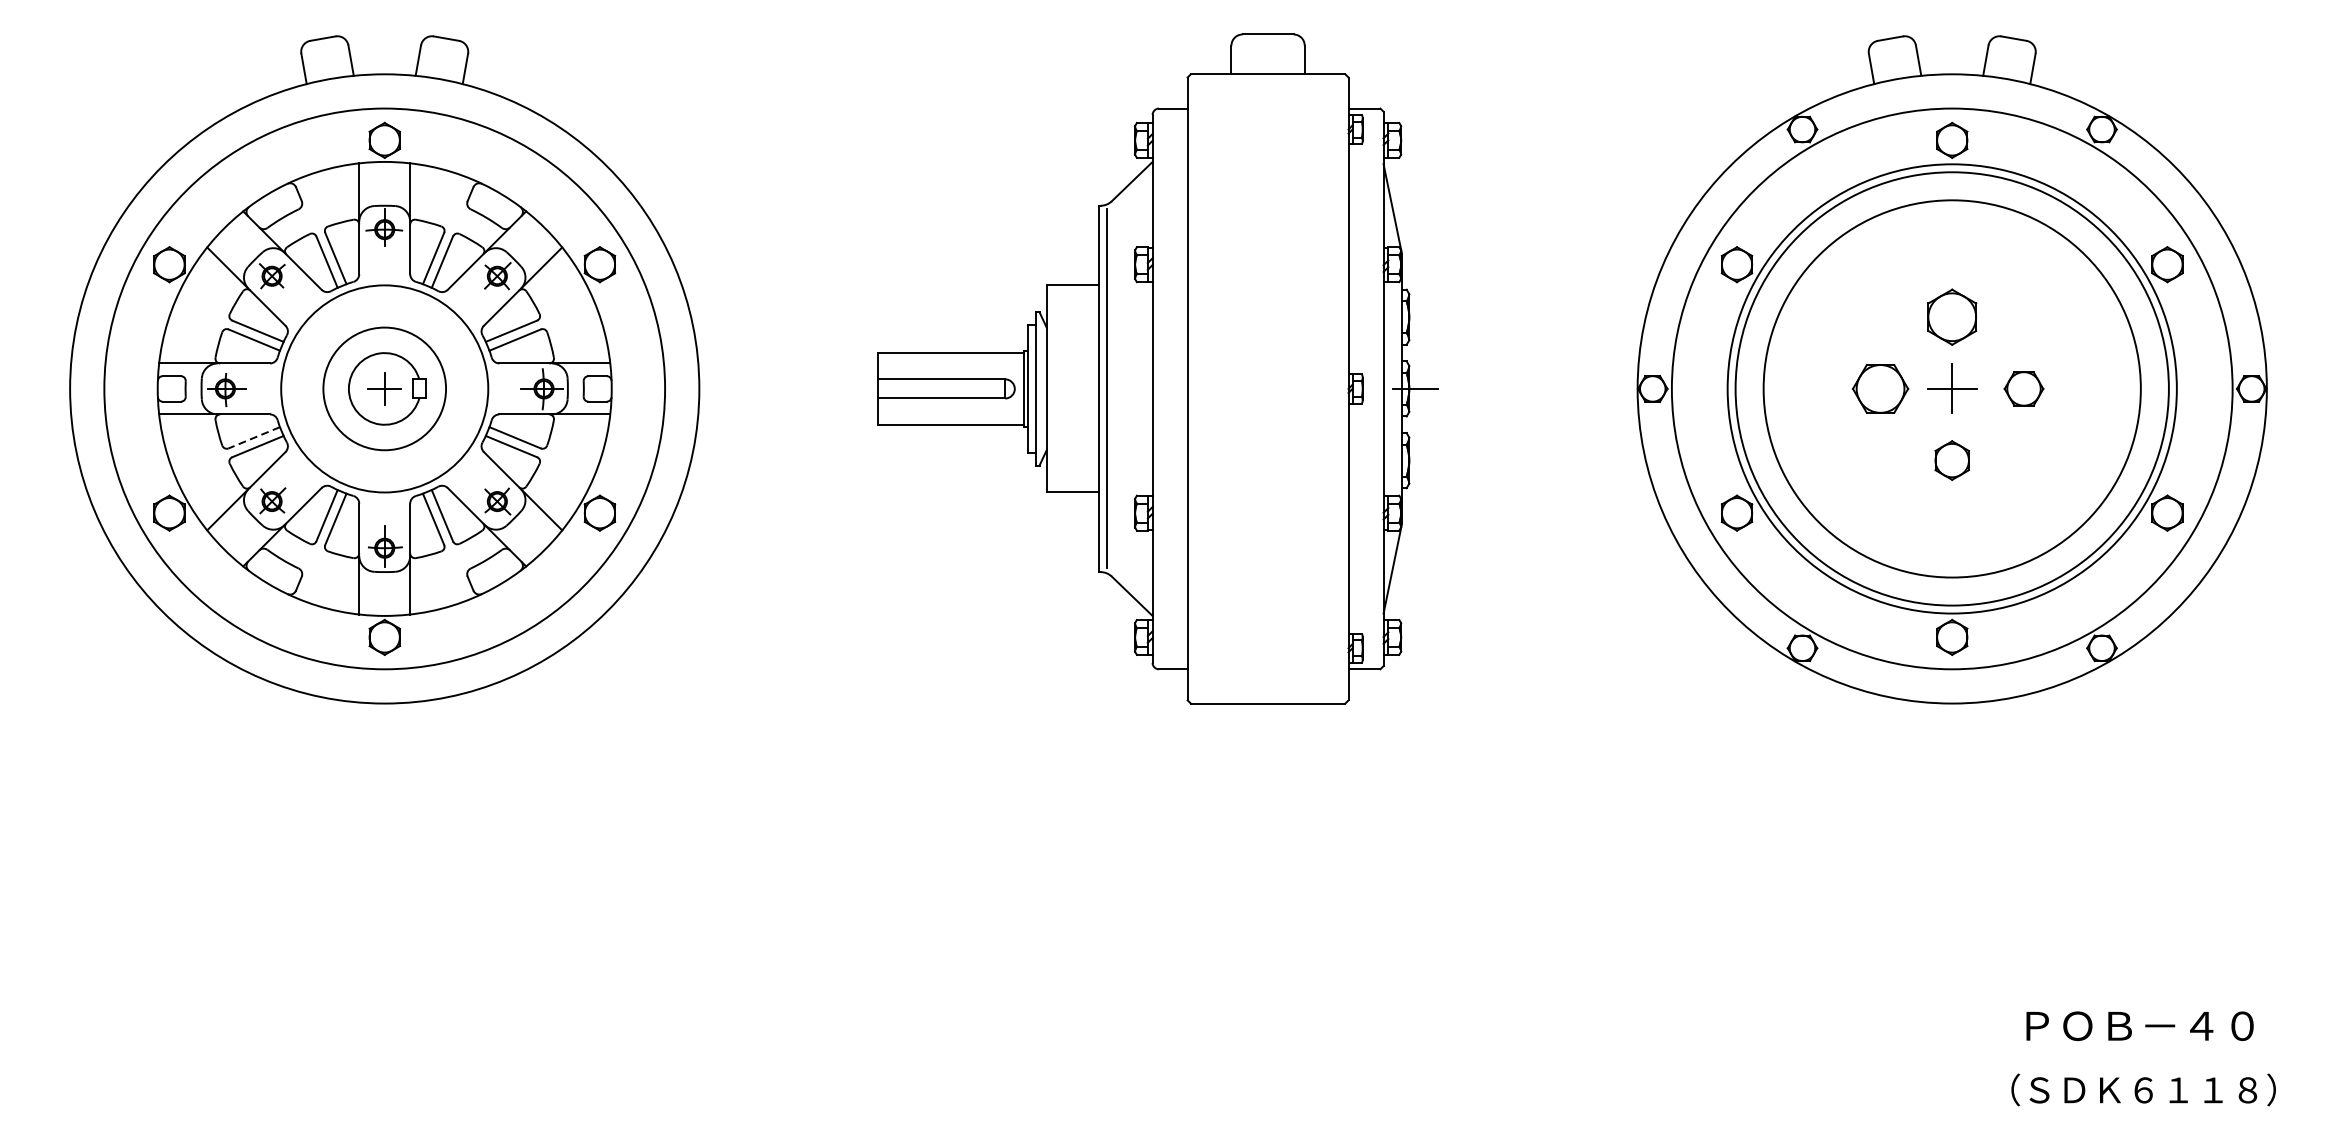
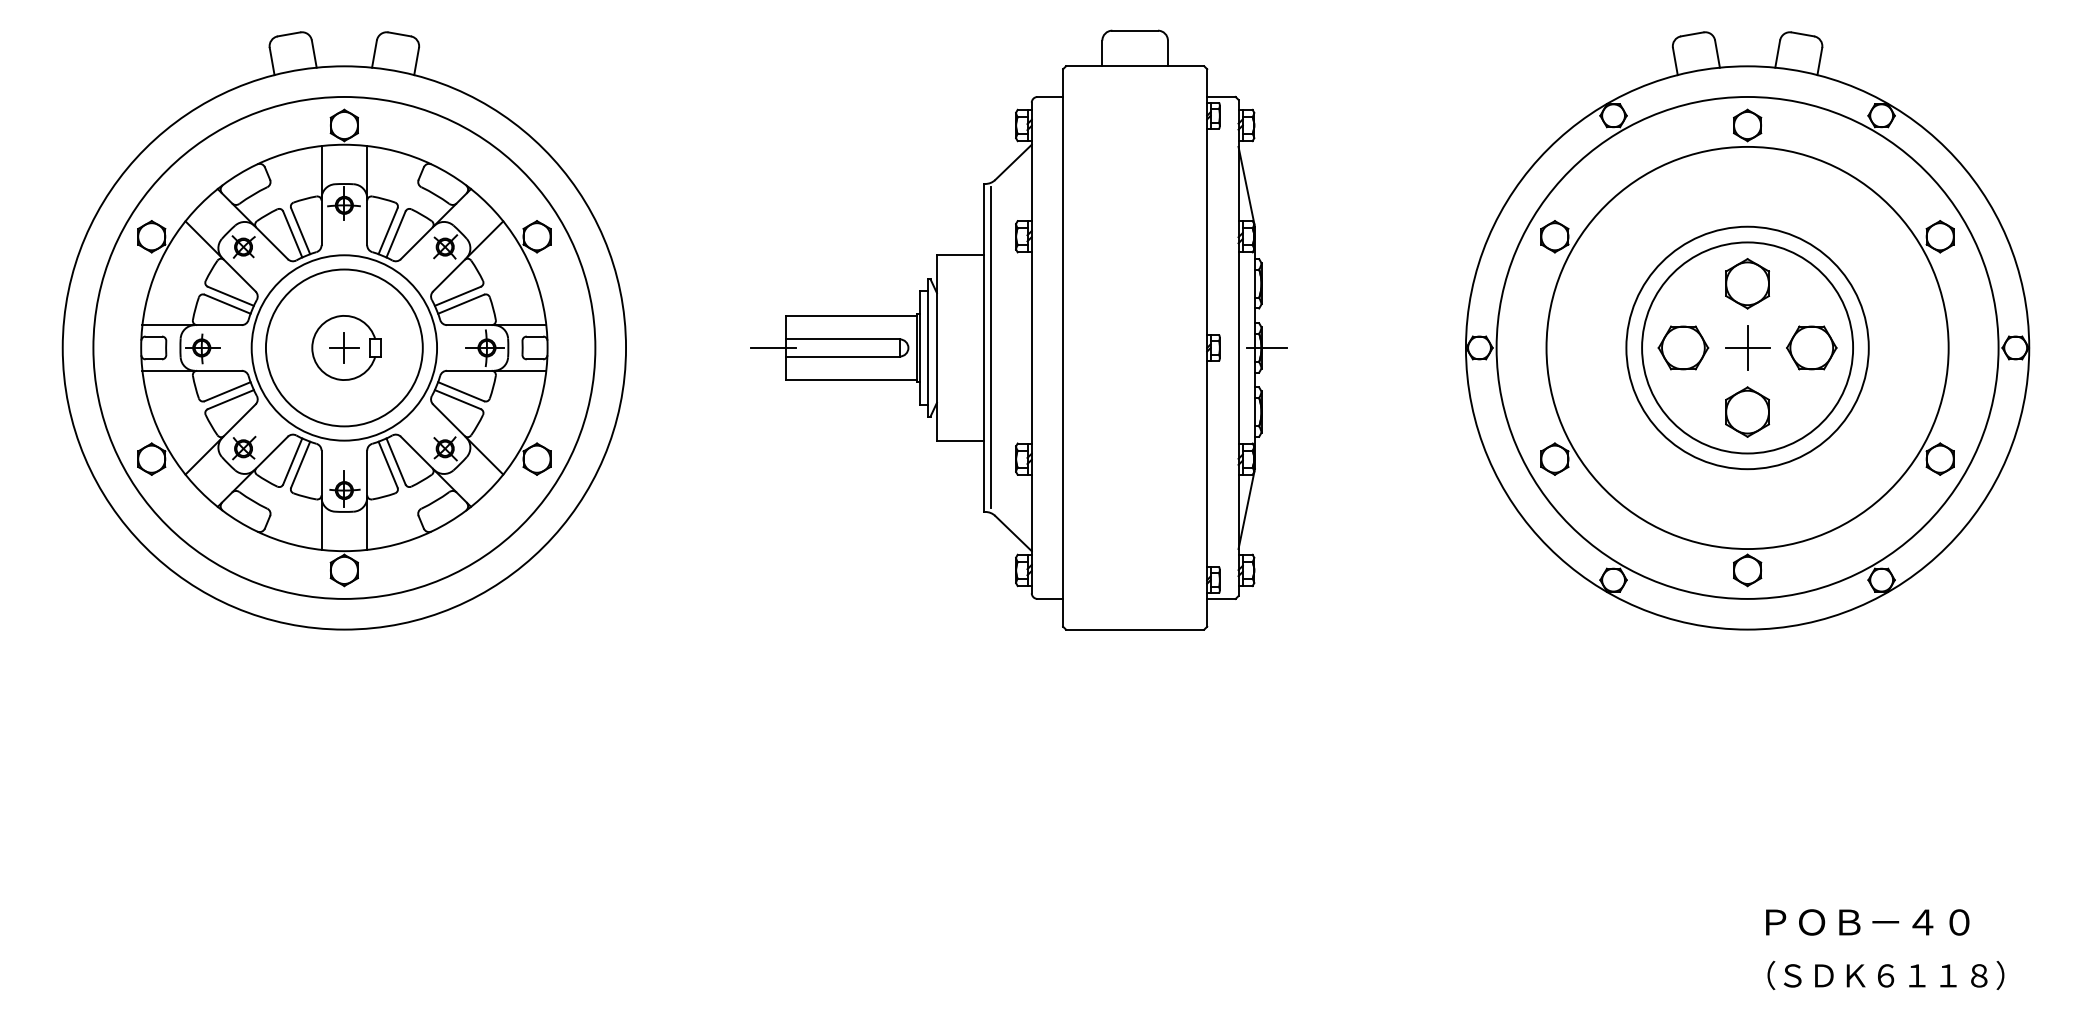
circle: (383, 388) -> (343, 347), size x1.43
line: (862, 388) -> (772, 347), added
circle: (1952, 388) -> (1747, 347), size x0.62
circle: (1952, 388) -> (1747, 347), size x0.62
part: (2023, 388) -> (1811, 347), size x1.43
line: (254, 437) -> (227, 391), dashed -> solid
part: (1952, 459) -> (1747, 411), size x1.43
text: (2139, 1026) -> (1867, 922), moved
text: (2143, 1089) -> (1885, 975), moved

